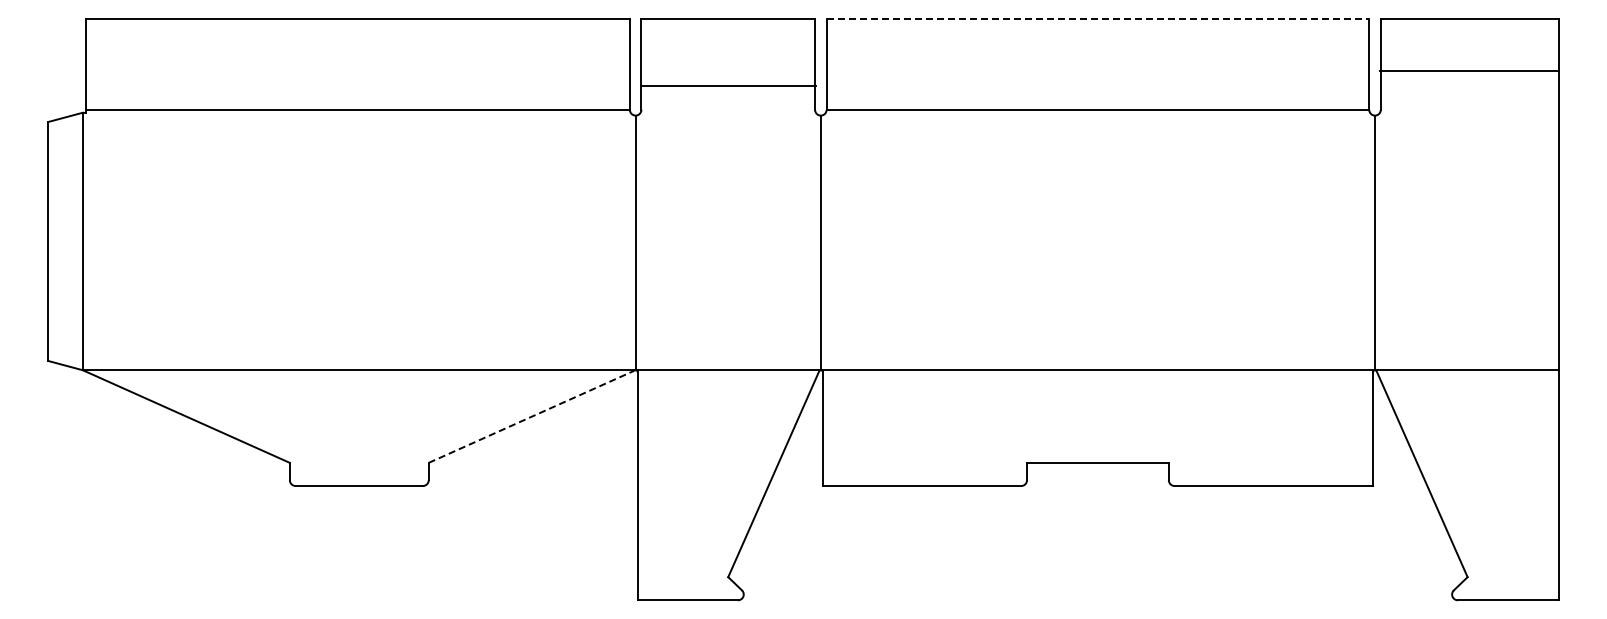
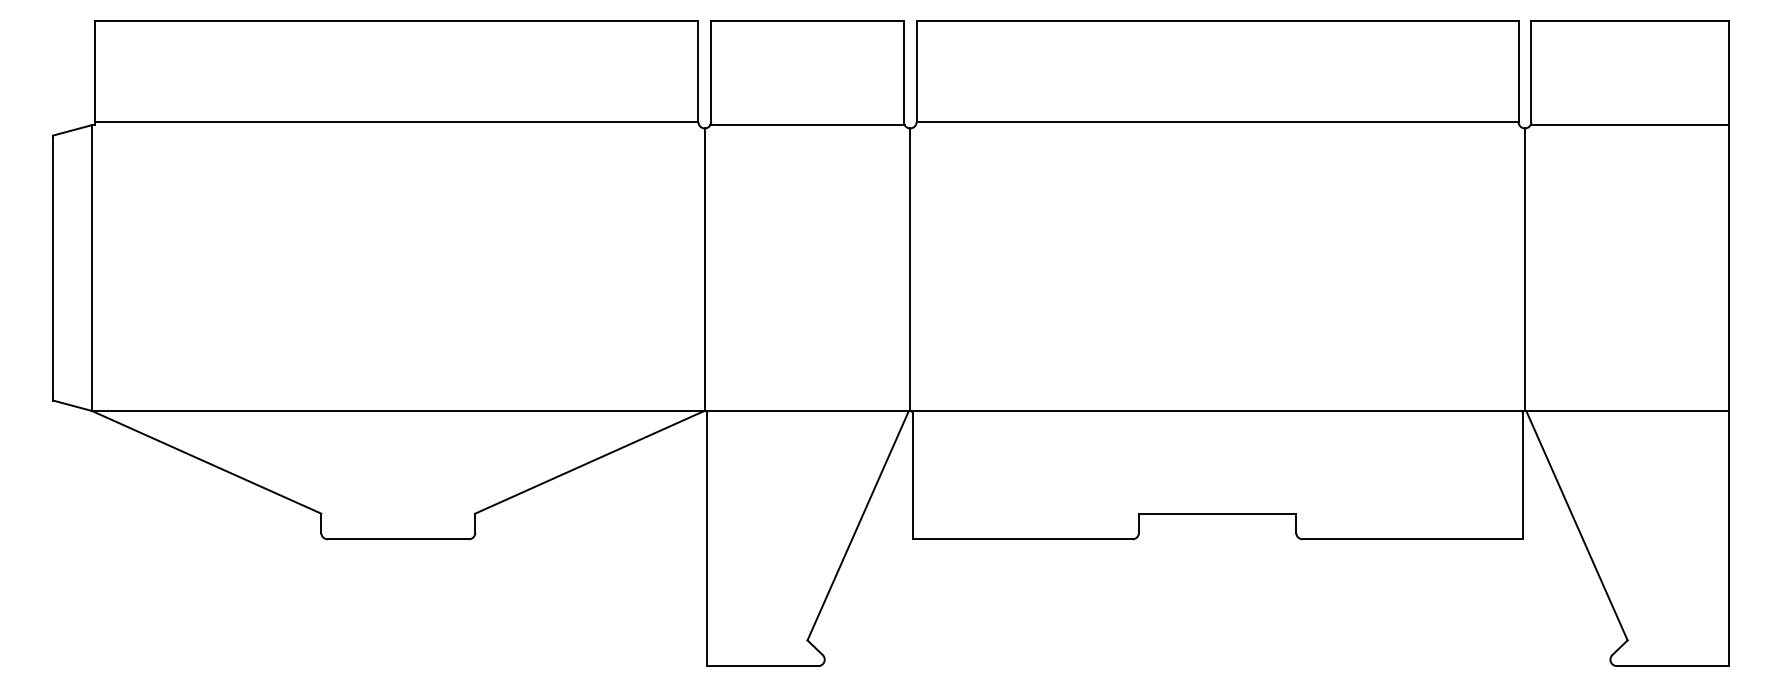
line: (1098, 18) -> (1218, 20), dashed -> solid
line: (1469, 70) -> (1629, 124), moved
line: (727, 85) -> (806, 124), moved
line: (531, 416) -> (589, 462), dashed -> solid

